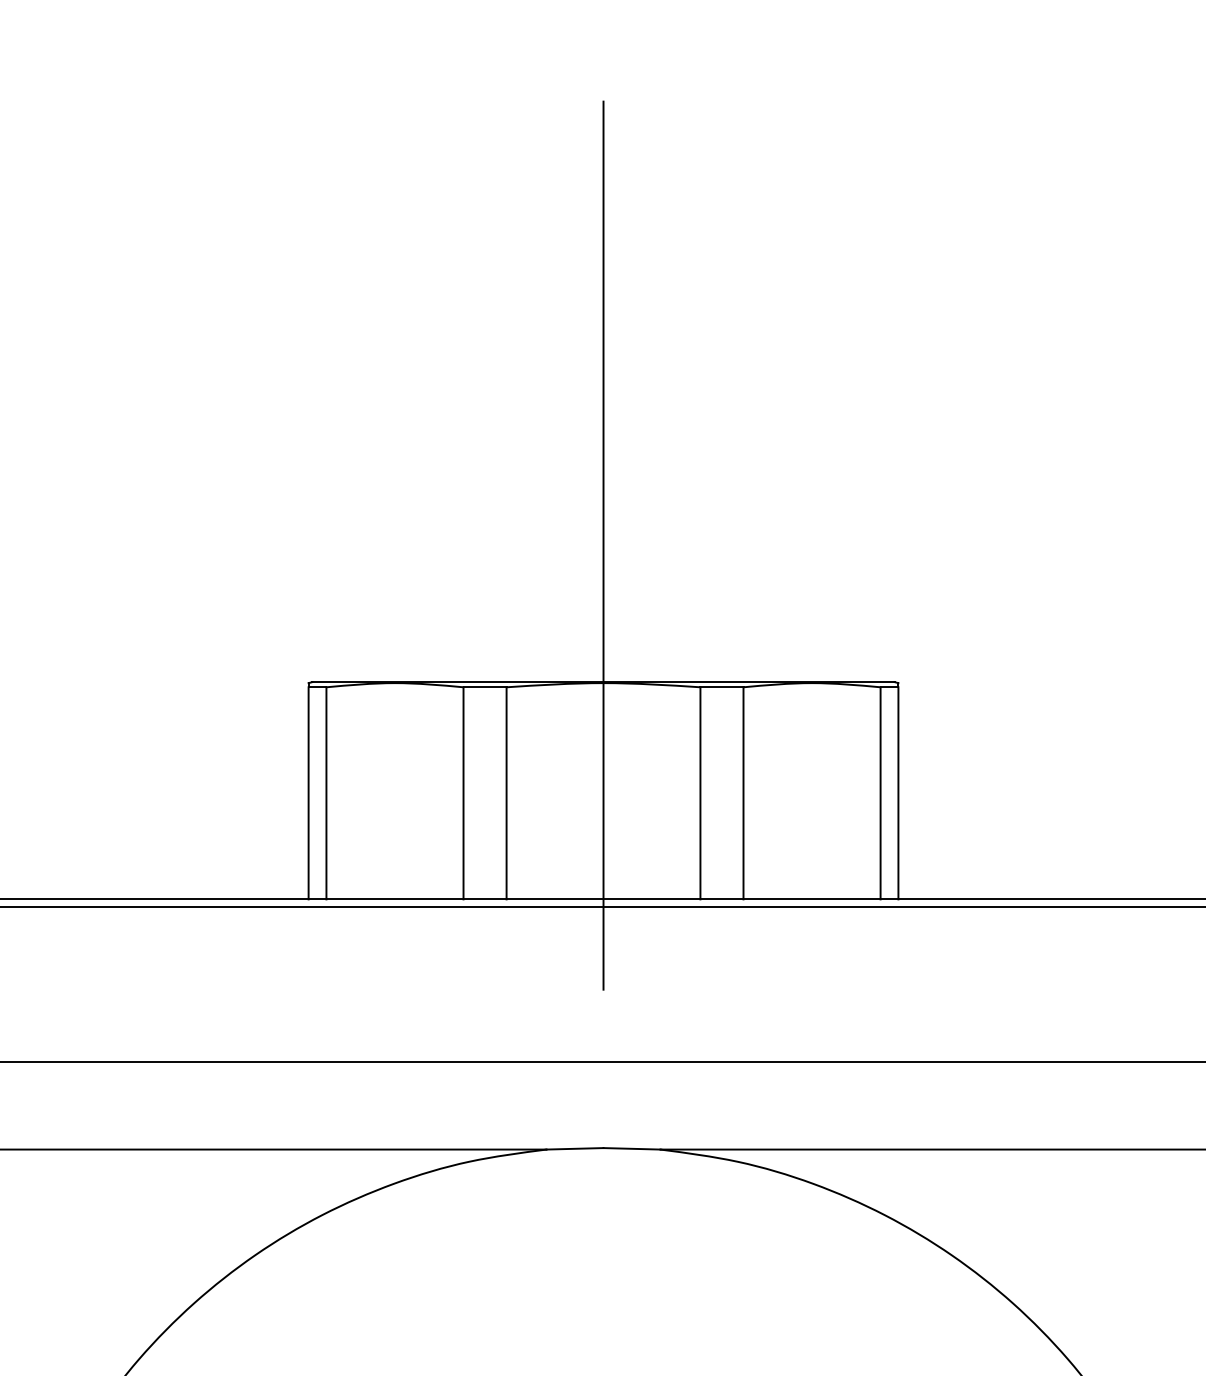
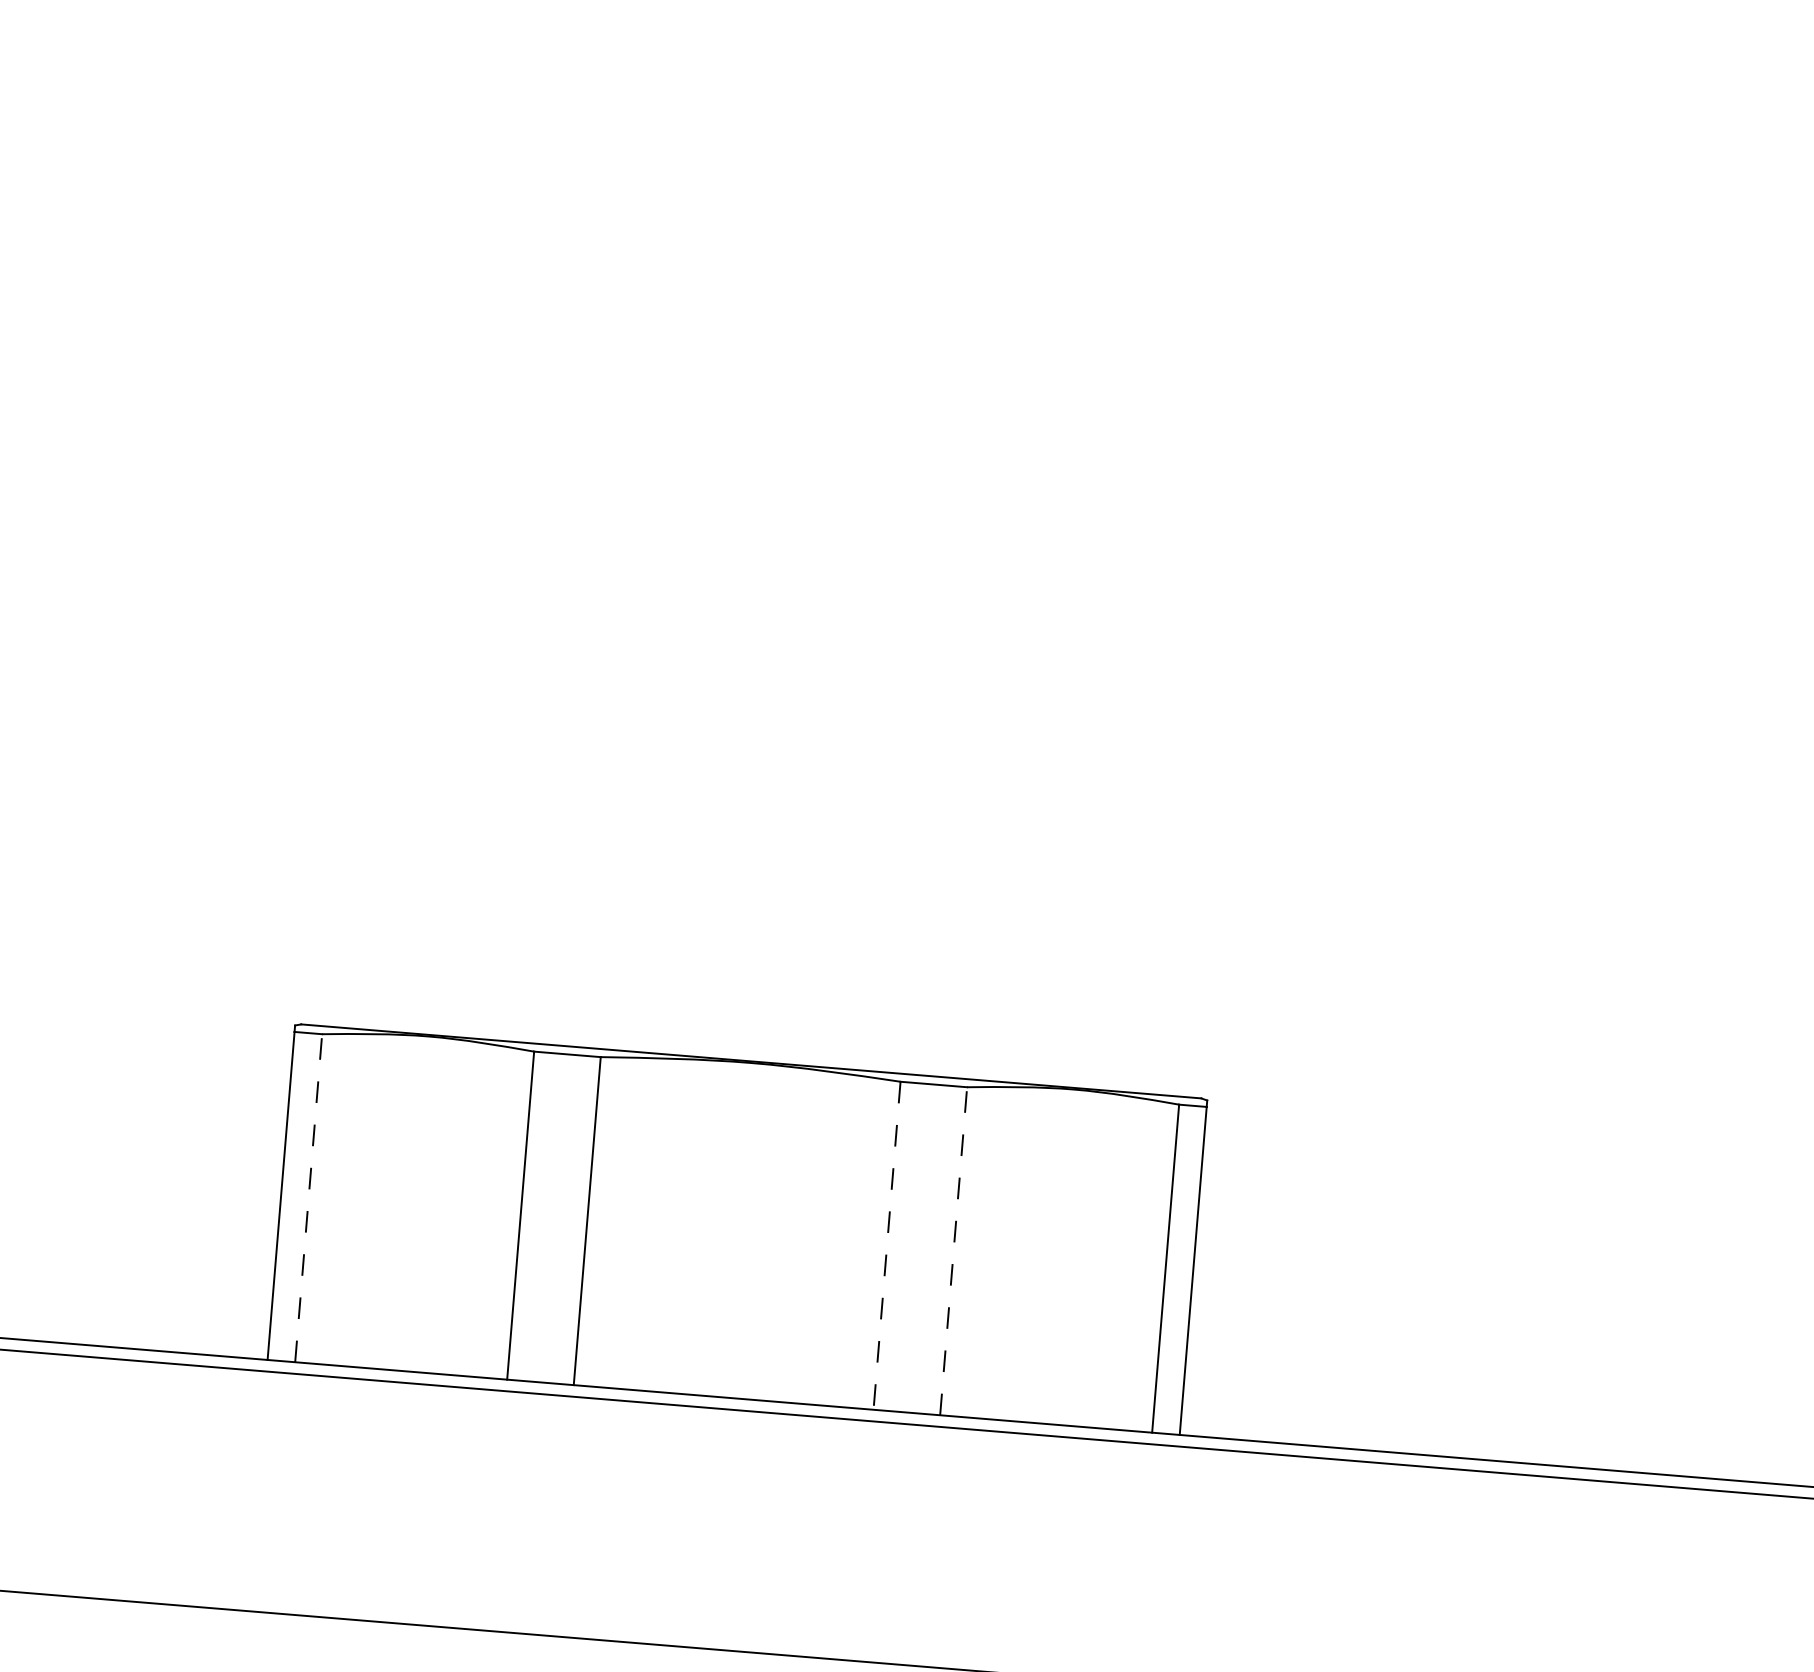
line: (603, 545) -> (768, 850), removed
line: (326, 792) -> (308, 1196), solid -> dashed
line: (743, 792) -> (953, 1249), solid -> dashed
line: (700, 793) -> (887, 1246), solid -> dashed

